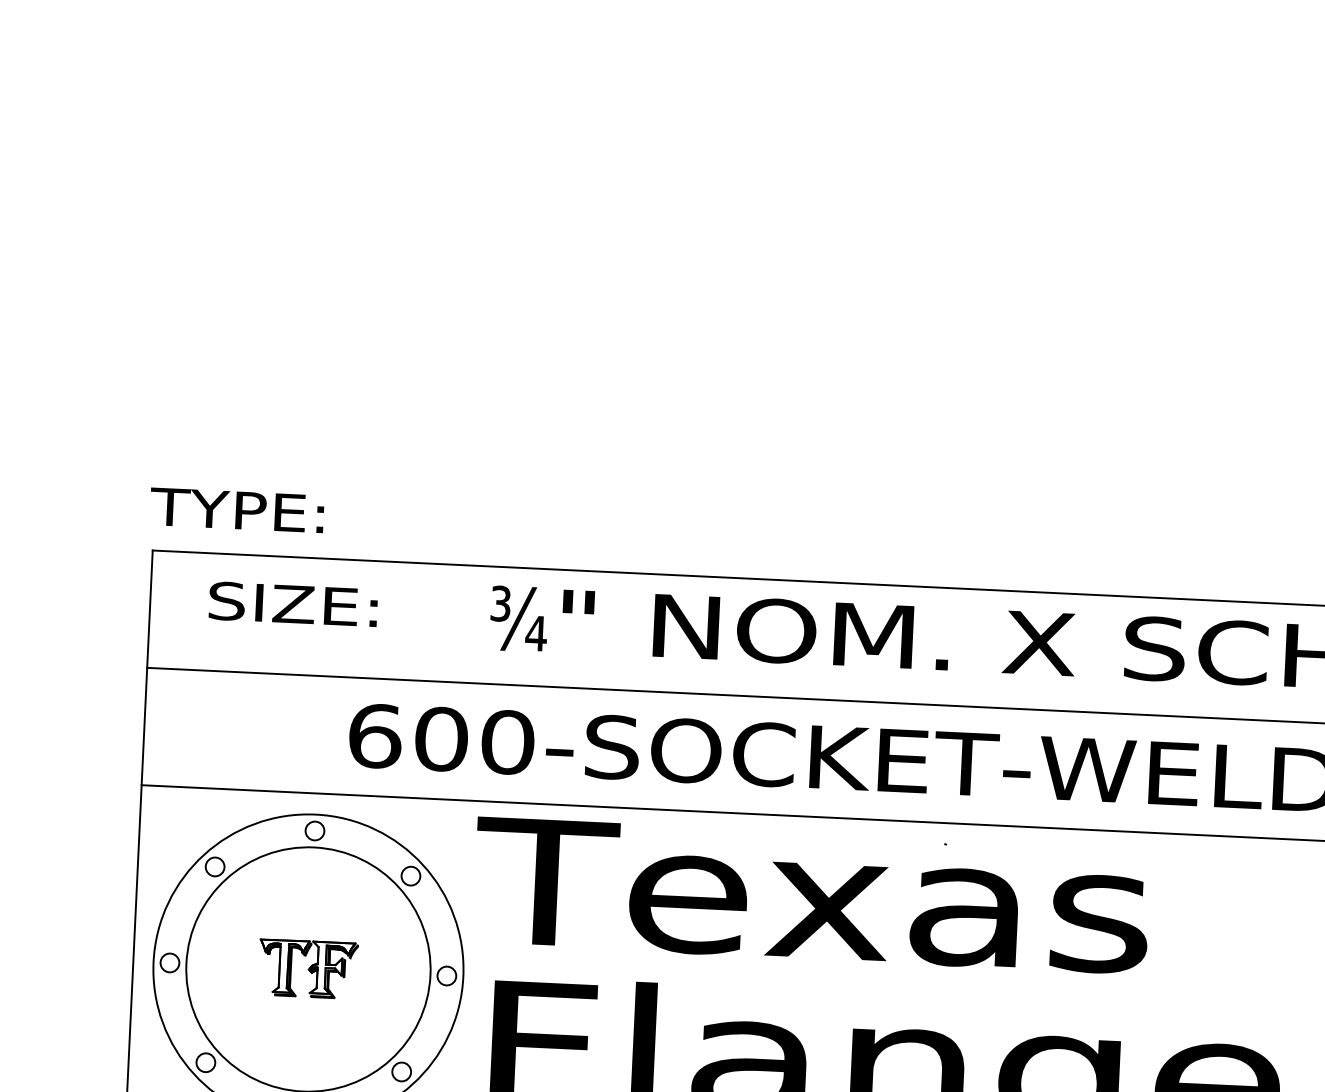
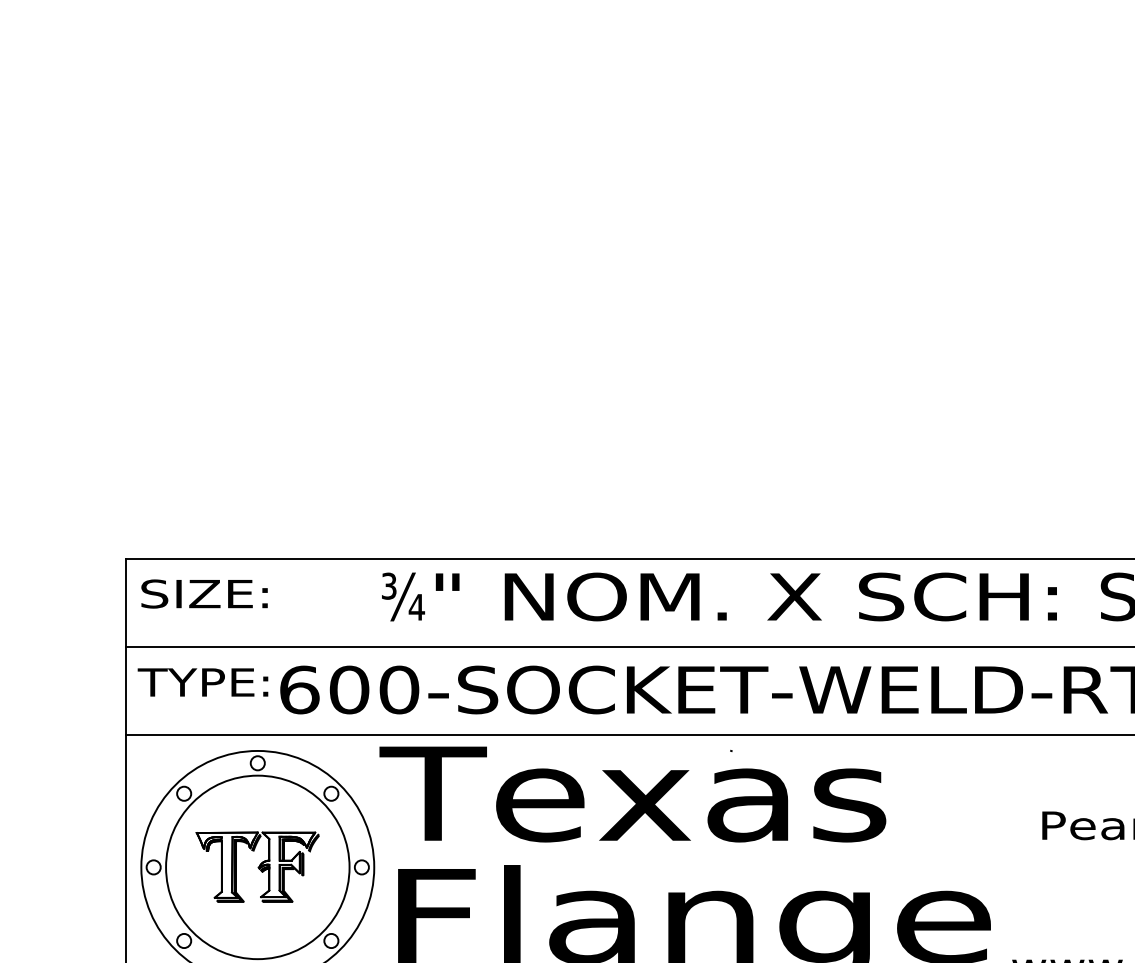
text: (236, 510) -> (202, 682), moved
text: (293, 603) -> (204, 593), moved
part: (308, 968) -> (257, 866), size x1.67

